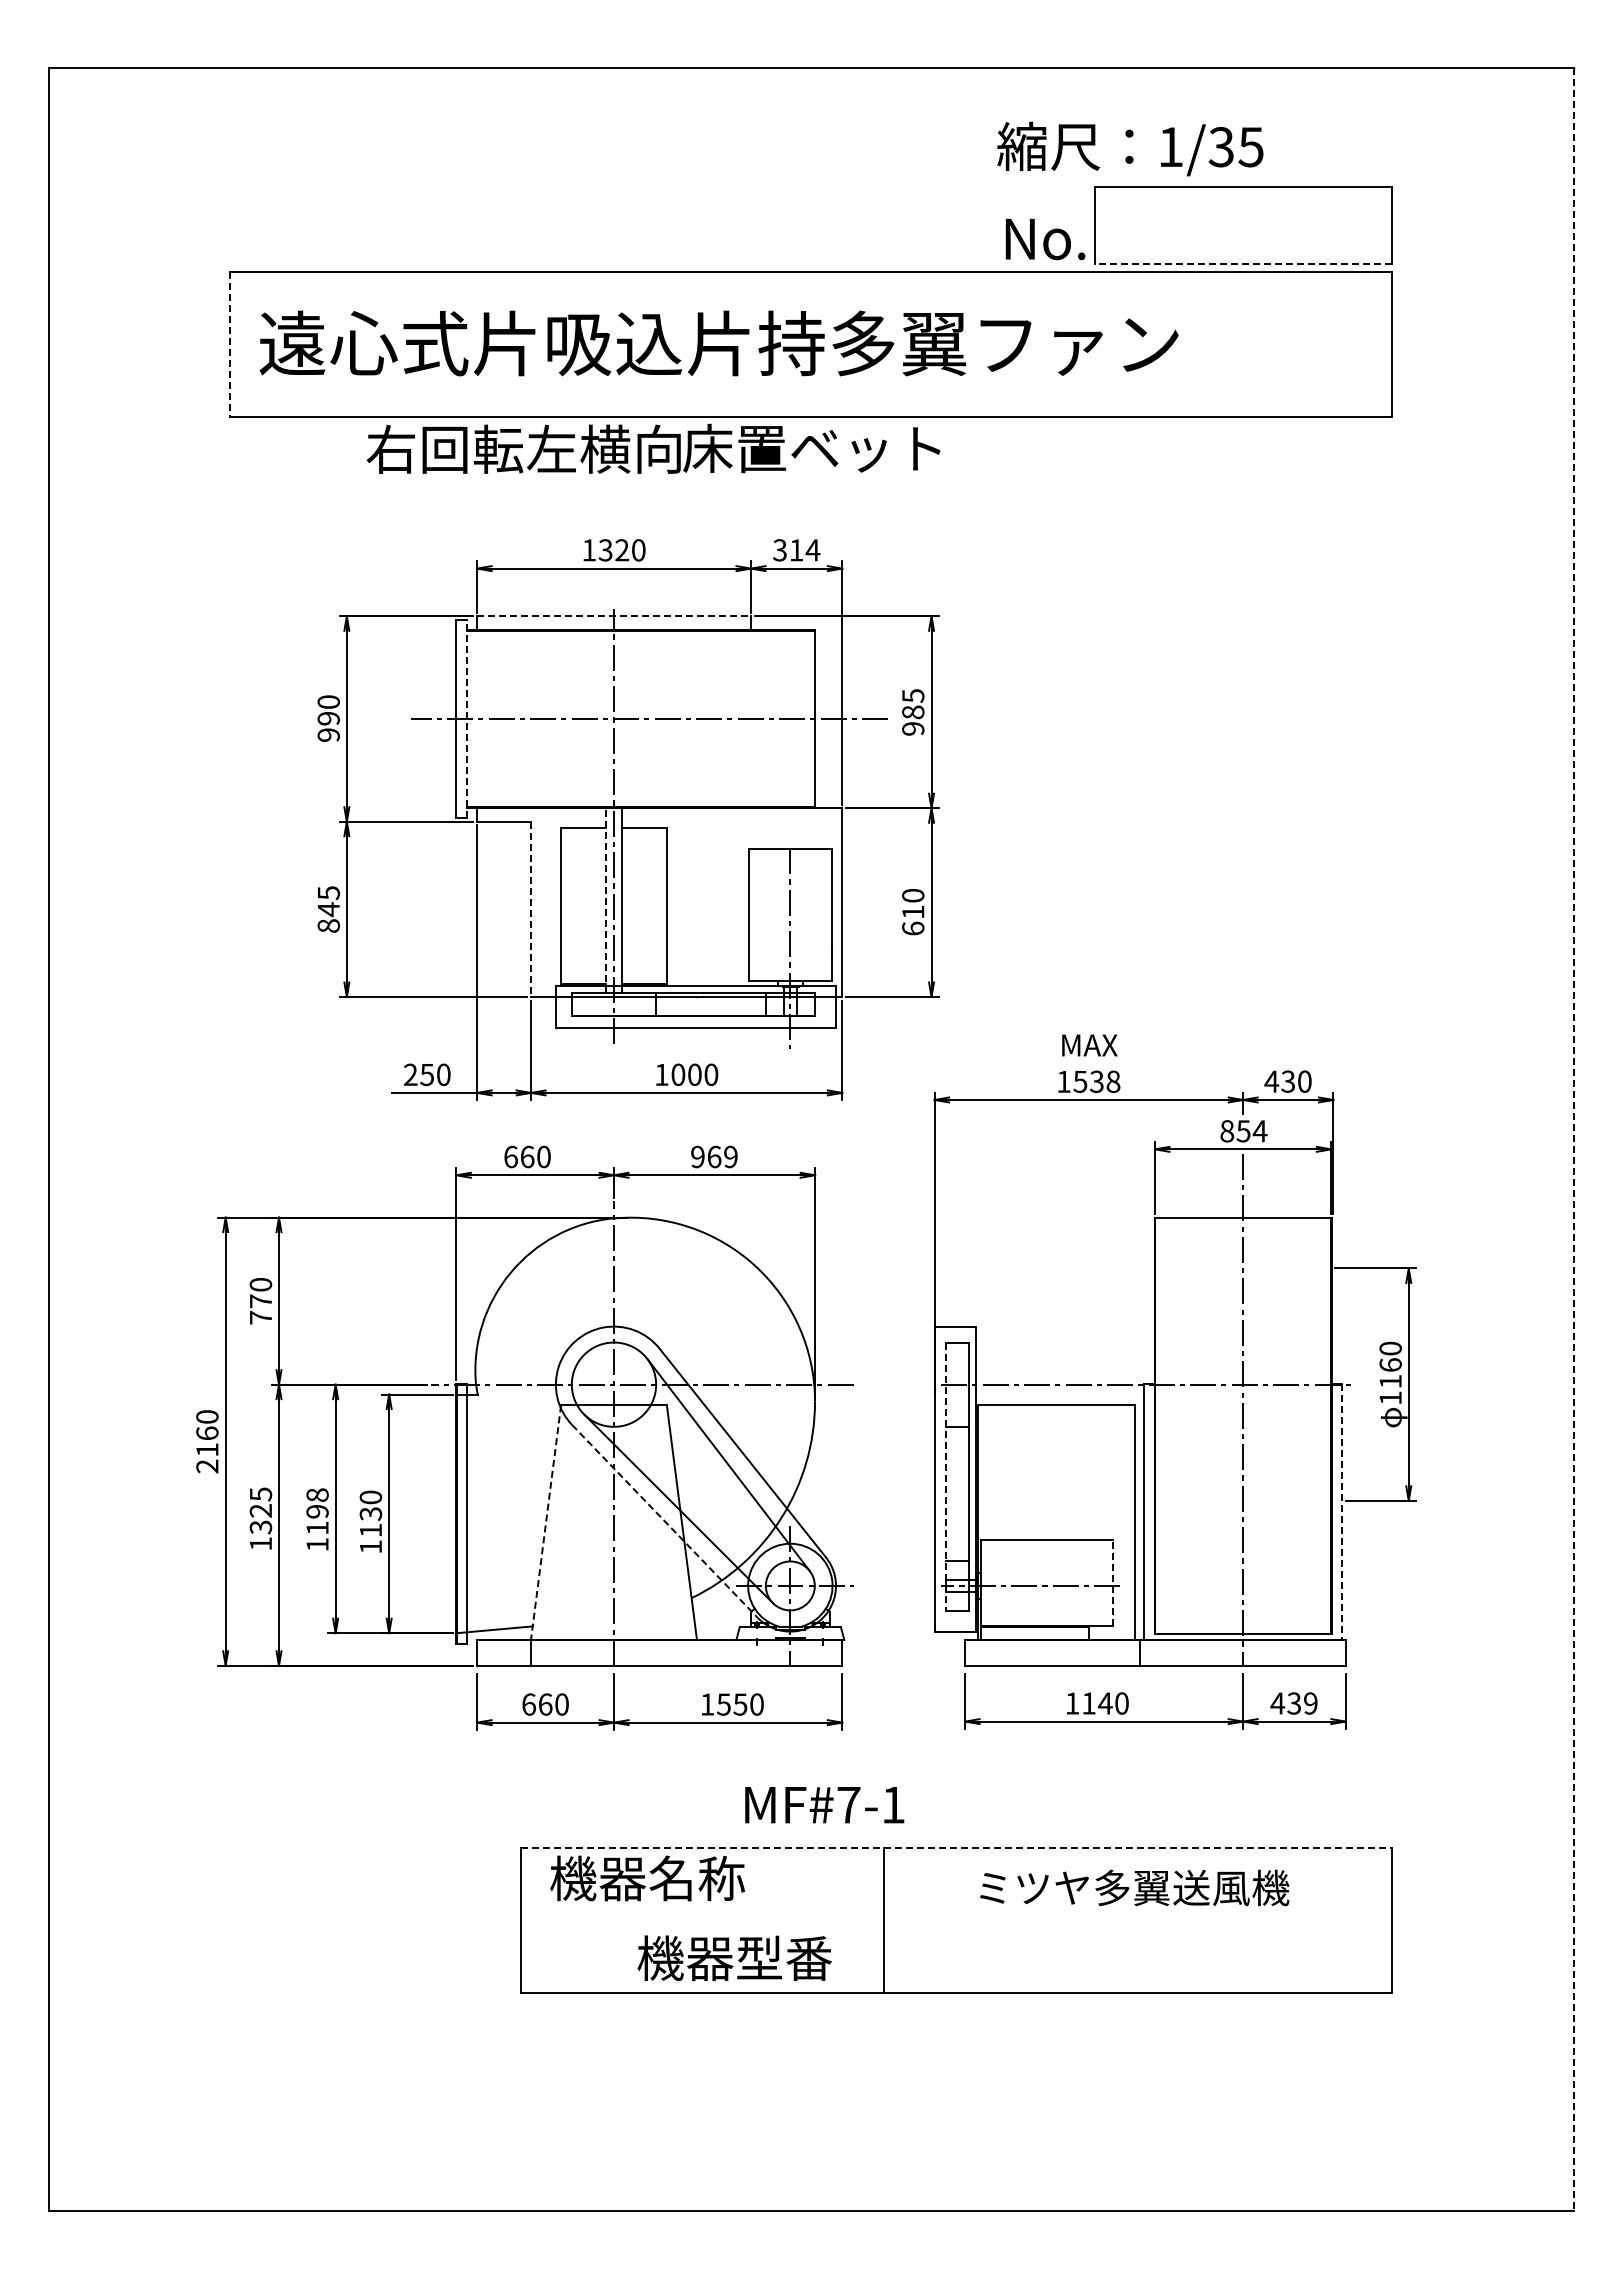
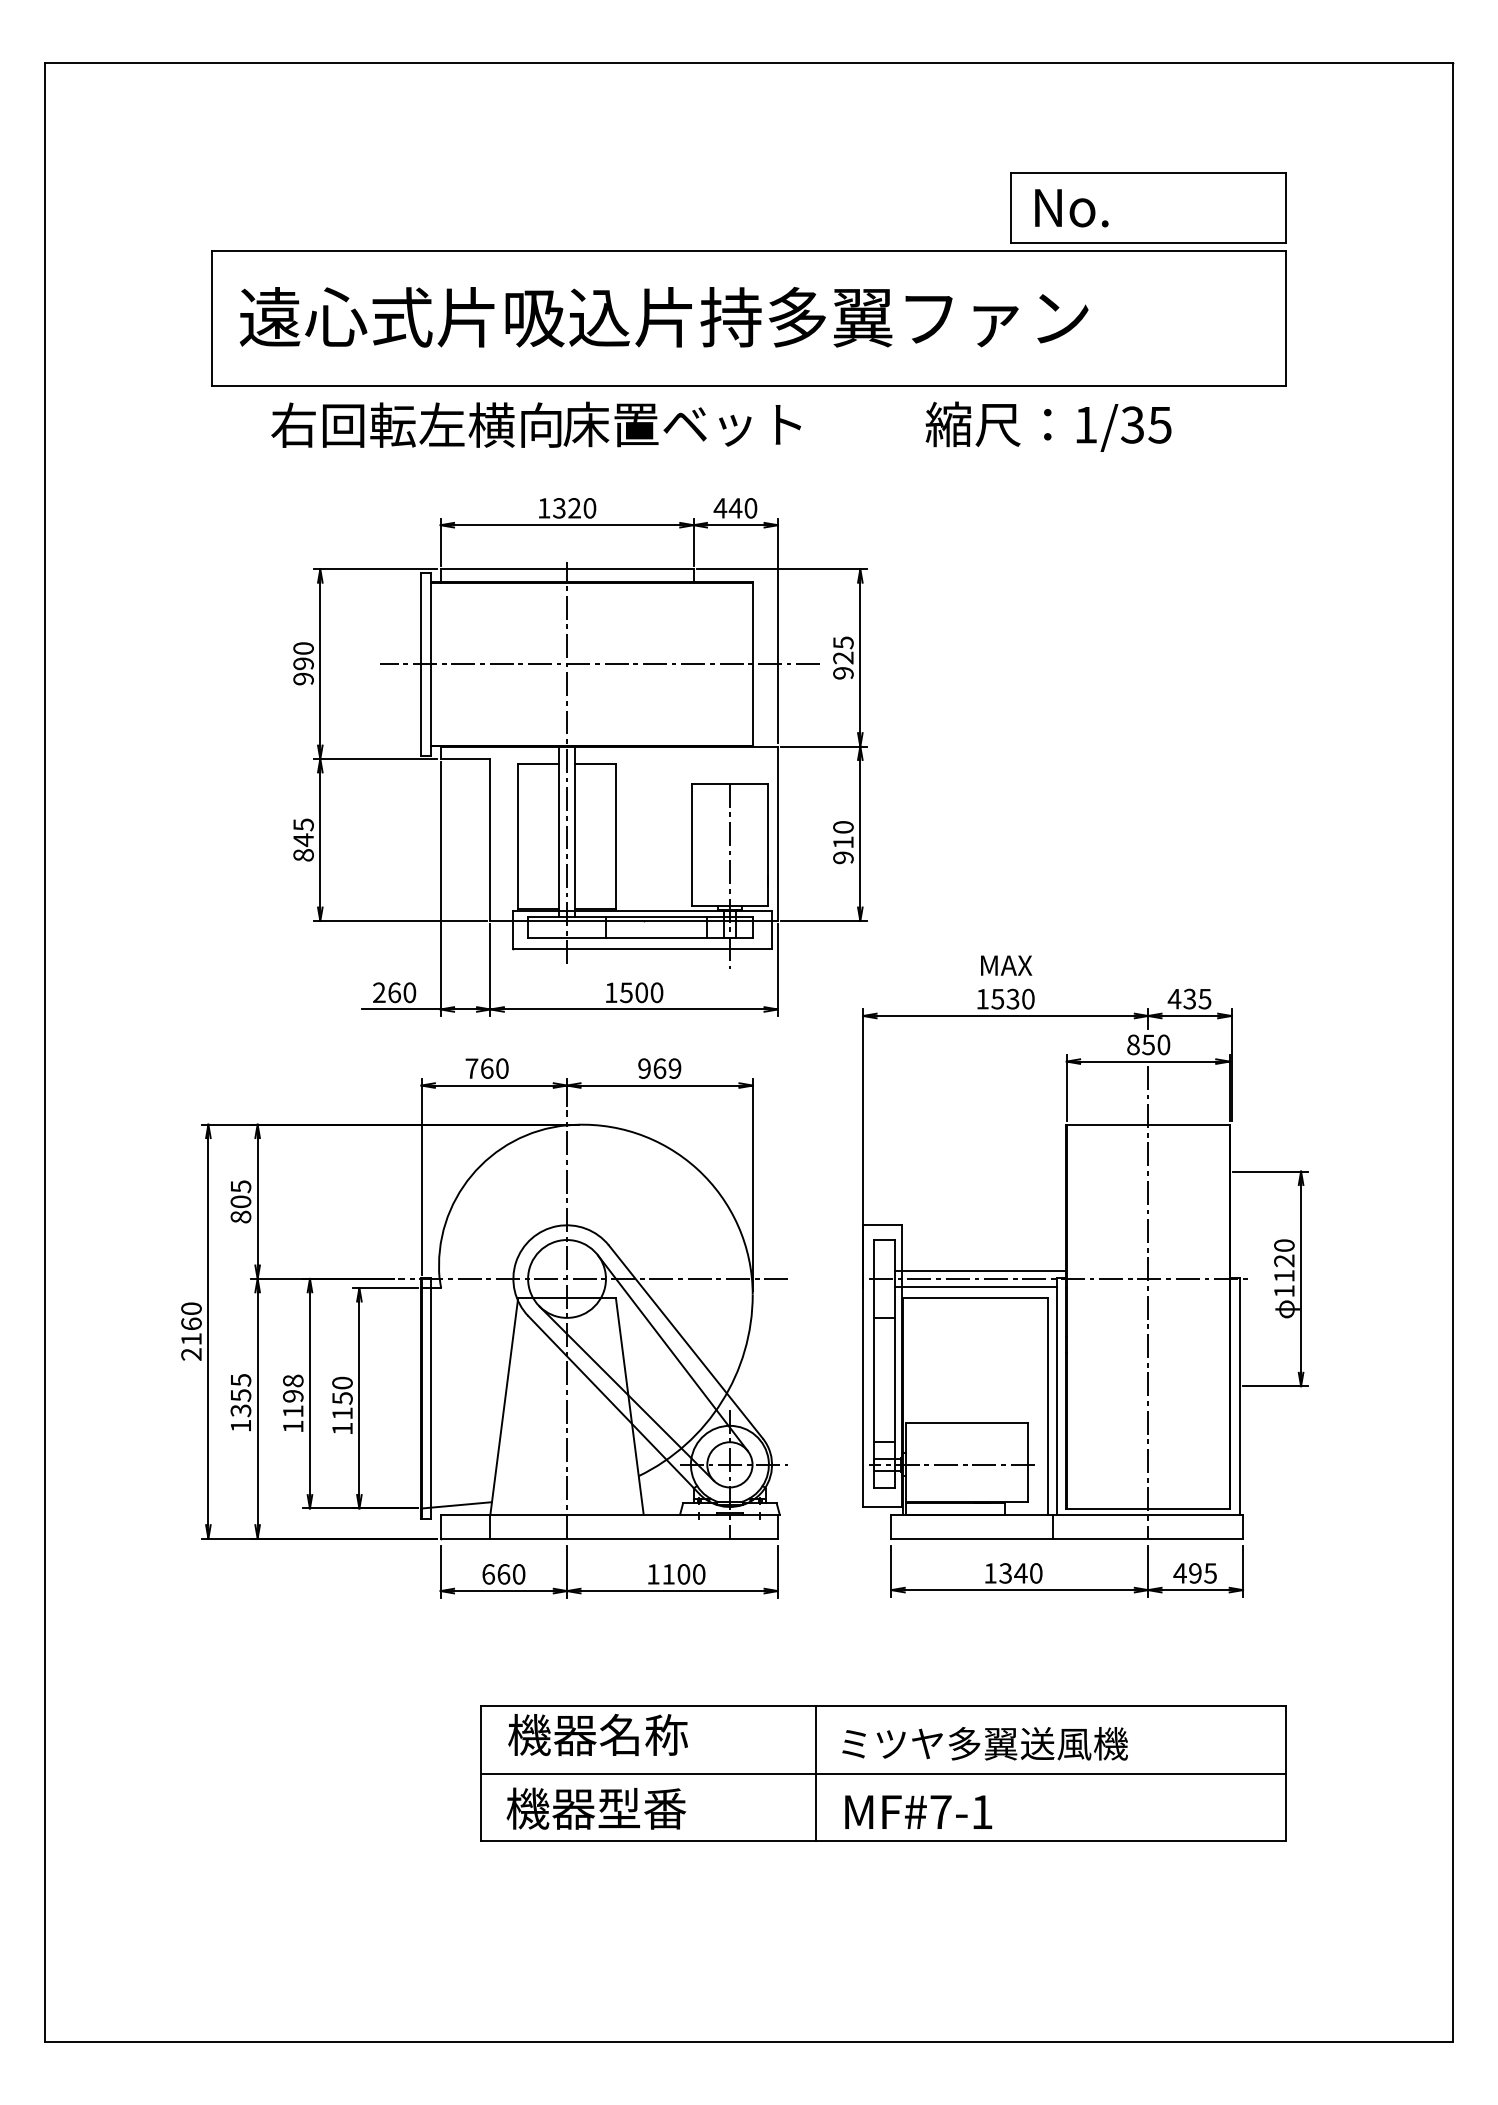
text: (1130, 148) -> (1048, 426), moved
text: (1045, 239) -> (1071, 208), moved
line: (1243, 263) -> (1148, 243), dashed -> solid
line: (230, 344) -> (212, 318), dashed -> solid
text: (653, 448) -> (536, 424), moved
text: (796, 550) -> (735, 508), 314 -> 440
line: (613, 616) -> (566, 569), dashed -> solid
text: (913, 712) -> (843, 658), 985 -> 925
line: (466, 718) -> (430, 663), dashed -> solid
line: (605, 900) -> (559, 831), dashed -> solid
line: (531, 909) -> (490, 840), dashed -> solid
text: (913, 928) -> (843, 857), 610 -> 910
text: (427, 1074) -> (394, 992), 250 -> 260
text: (678, 1074) -> (626, 992), 1000 -> 1500
text: (1113, 1081) -> (1028, 998), 1538 -> 1530
text: (1304, 1081) -> (1204, 998), 430 -> 435
text: (1259, 1131) -> (1163, 1045), 854 -> 850
line: (1573, 1139) -> (1453, 1052), dashed -> solid
text: (510, 1156) -> (471, 1068), 660 -> 760
text: (260, 1301) -> (240, 1202), 770 -> 805
text: (1390, 1364) -> (1284, 1260), 1160 -> 1120
line: (1061, 1376) -> (980, 1271), added
line: (1056, 1393) -> (975, 1287), added
line: (946, 1477) -> (874, 1364), dashed -> solid
text: (260, 1510) -> (240, 1395), 1325 -> 1355
line: (1342, 1512) -> (1239, 1397), dashed -> solid
text: (370, 1513) -> (342, 1397), 1130 -> 1150
line: (664, 1521) -> (613, 1405), dashed -> solid
line: (545, 1523) -> (503, 1407), dashed -> solid
line: (1112, 1583) -> (1027, 1462), dashed -> solid
text: (1088, 1703) -> (1005, 1573), 1140 -> 1340
text: (1302, 1703) -> (1202, 1573), 439 -> 495
text: (732, 1704) -> (676, 1574), 1550 -> 1100
text: (824, 1805) -> (918, 1812), moved
line: (956, 1847) -> (883, 1706), dashed -> solid
text: (1134, 1887) -> (984, 1743), moved
line: (955, 1920) -> (882, 1773), added
text: (734, 1957) -> (596, 1808), moved

